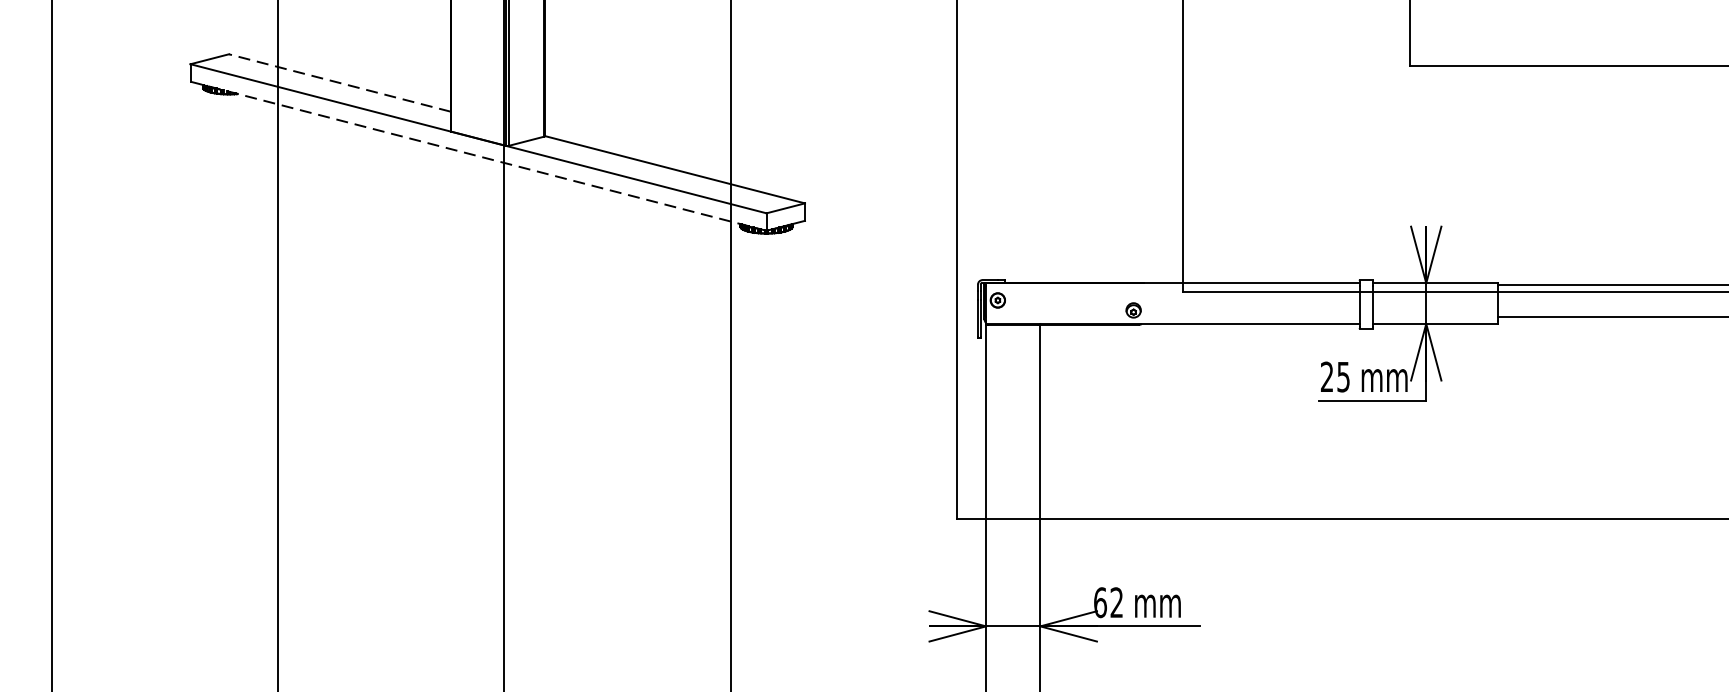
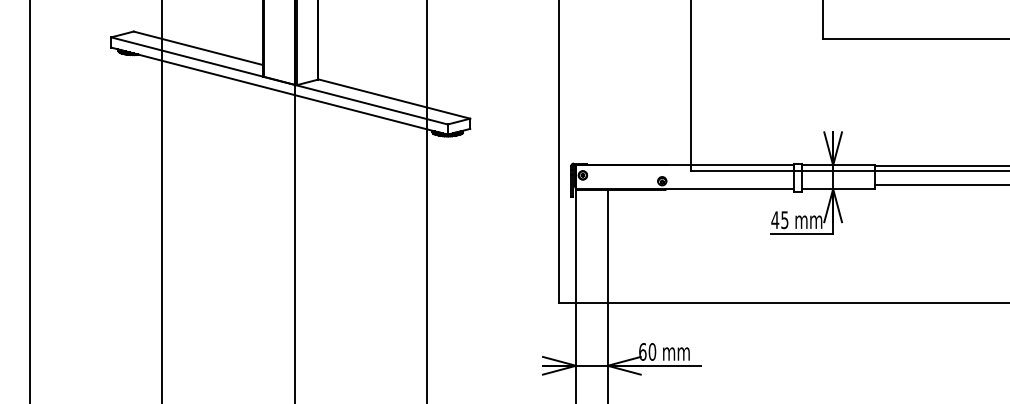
line: (339, 83) -> (198, 48), dashed -> solid
line: (478, 156) -> (279, 91), dashed -> solid
text: (1327, 375) -> (775, 219), 25 -> 45
text: (1116, 601) -> (652, 351), 62 -> 60

